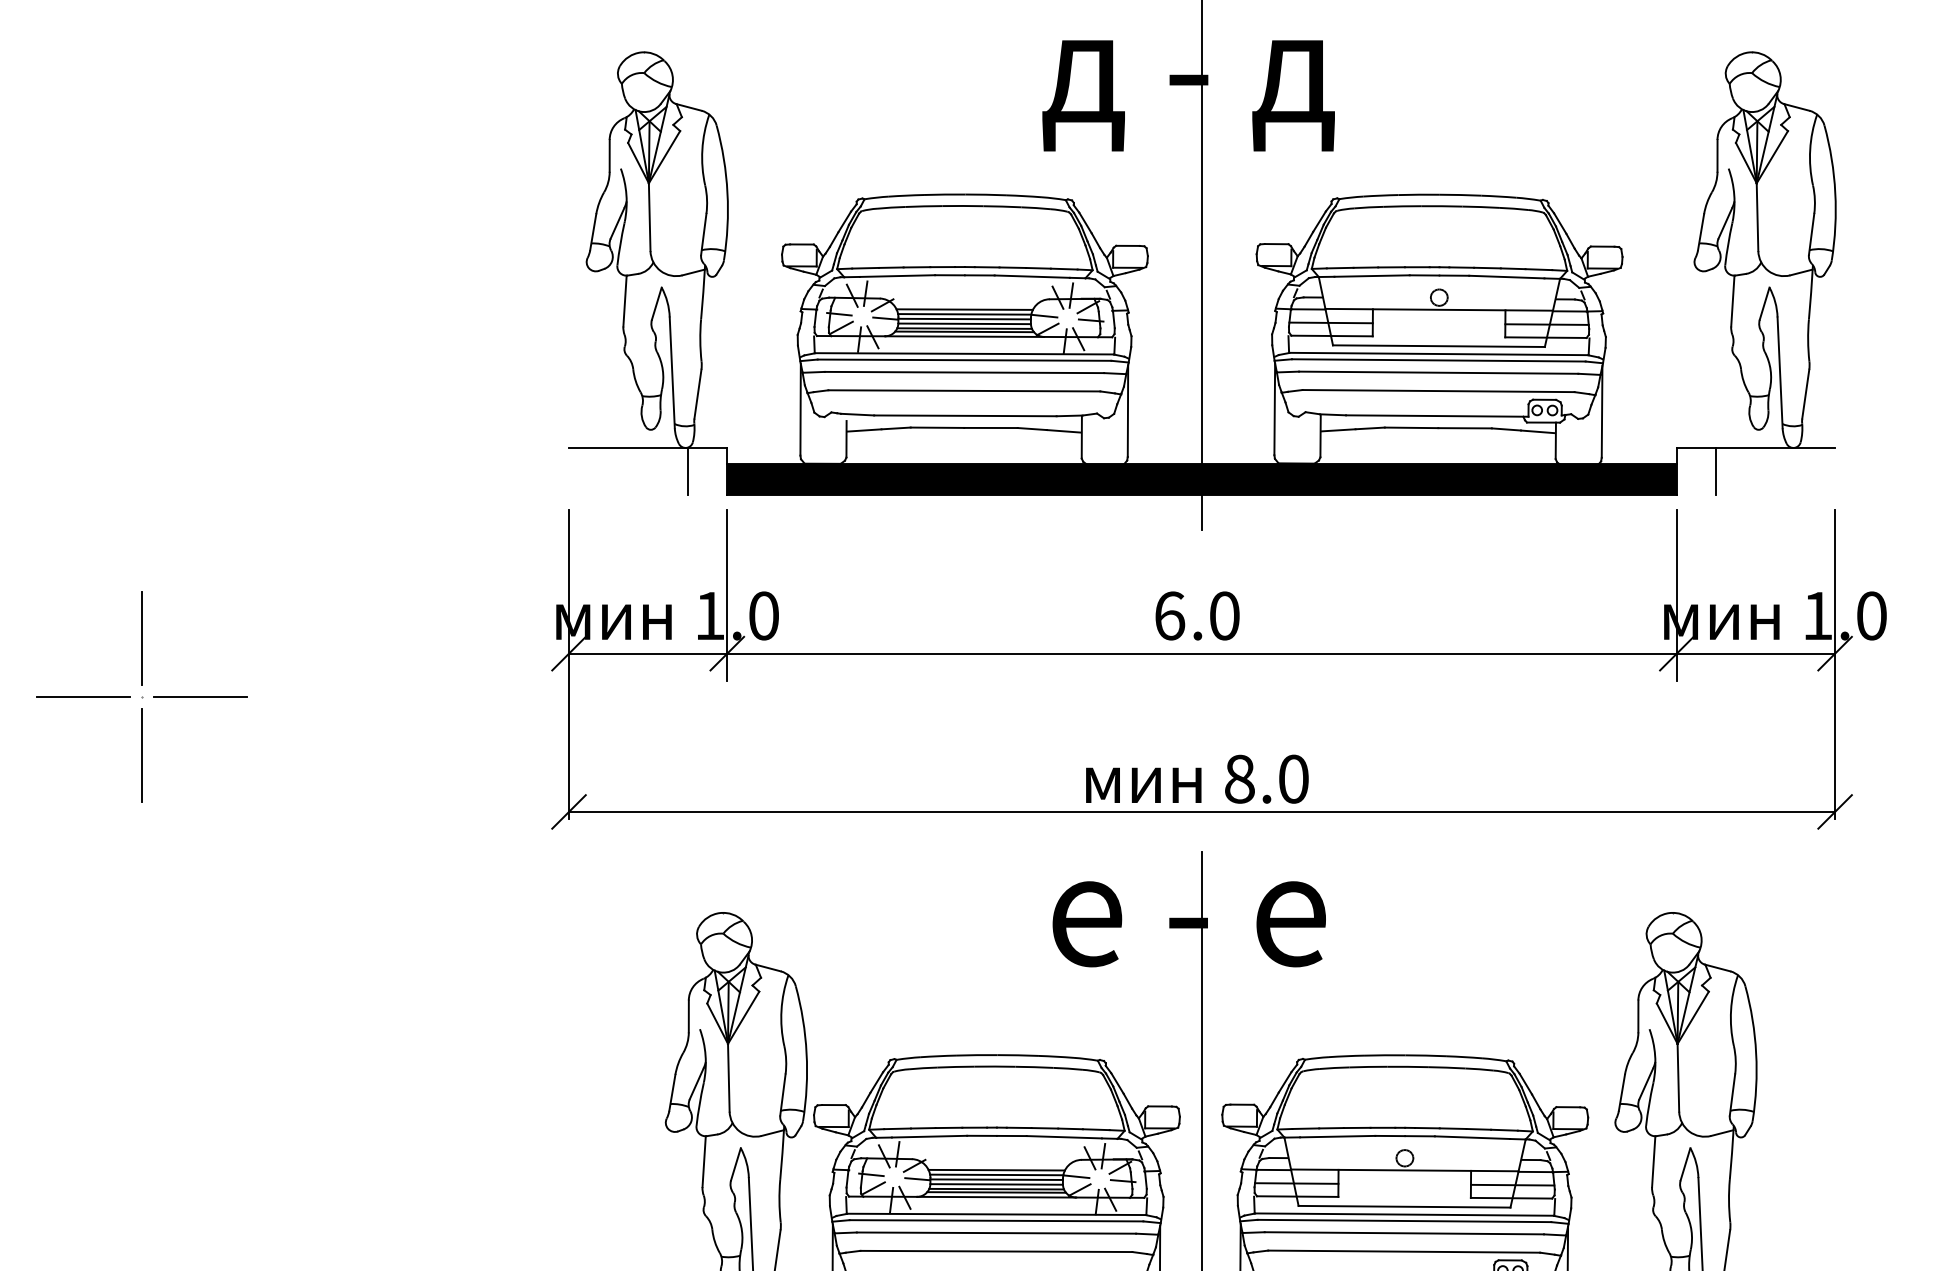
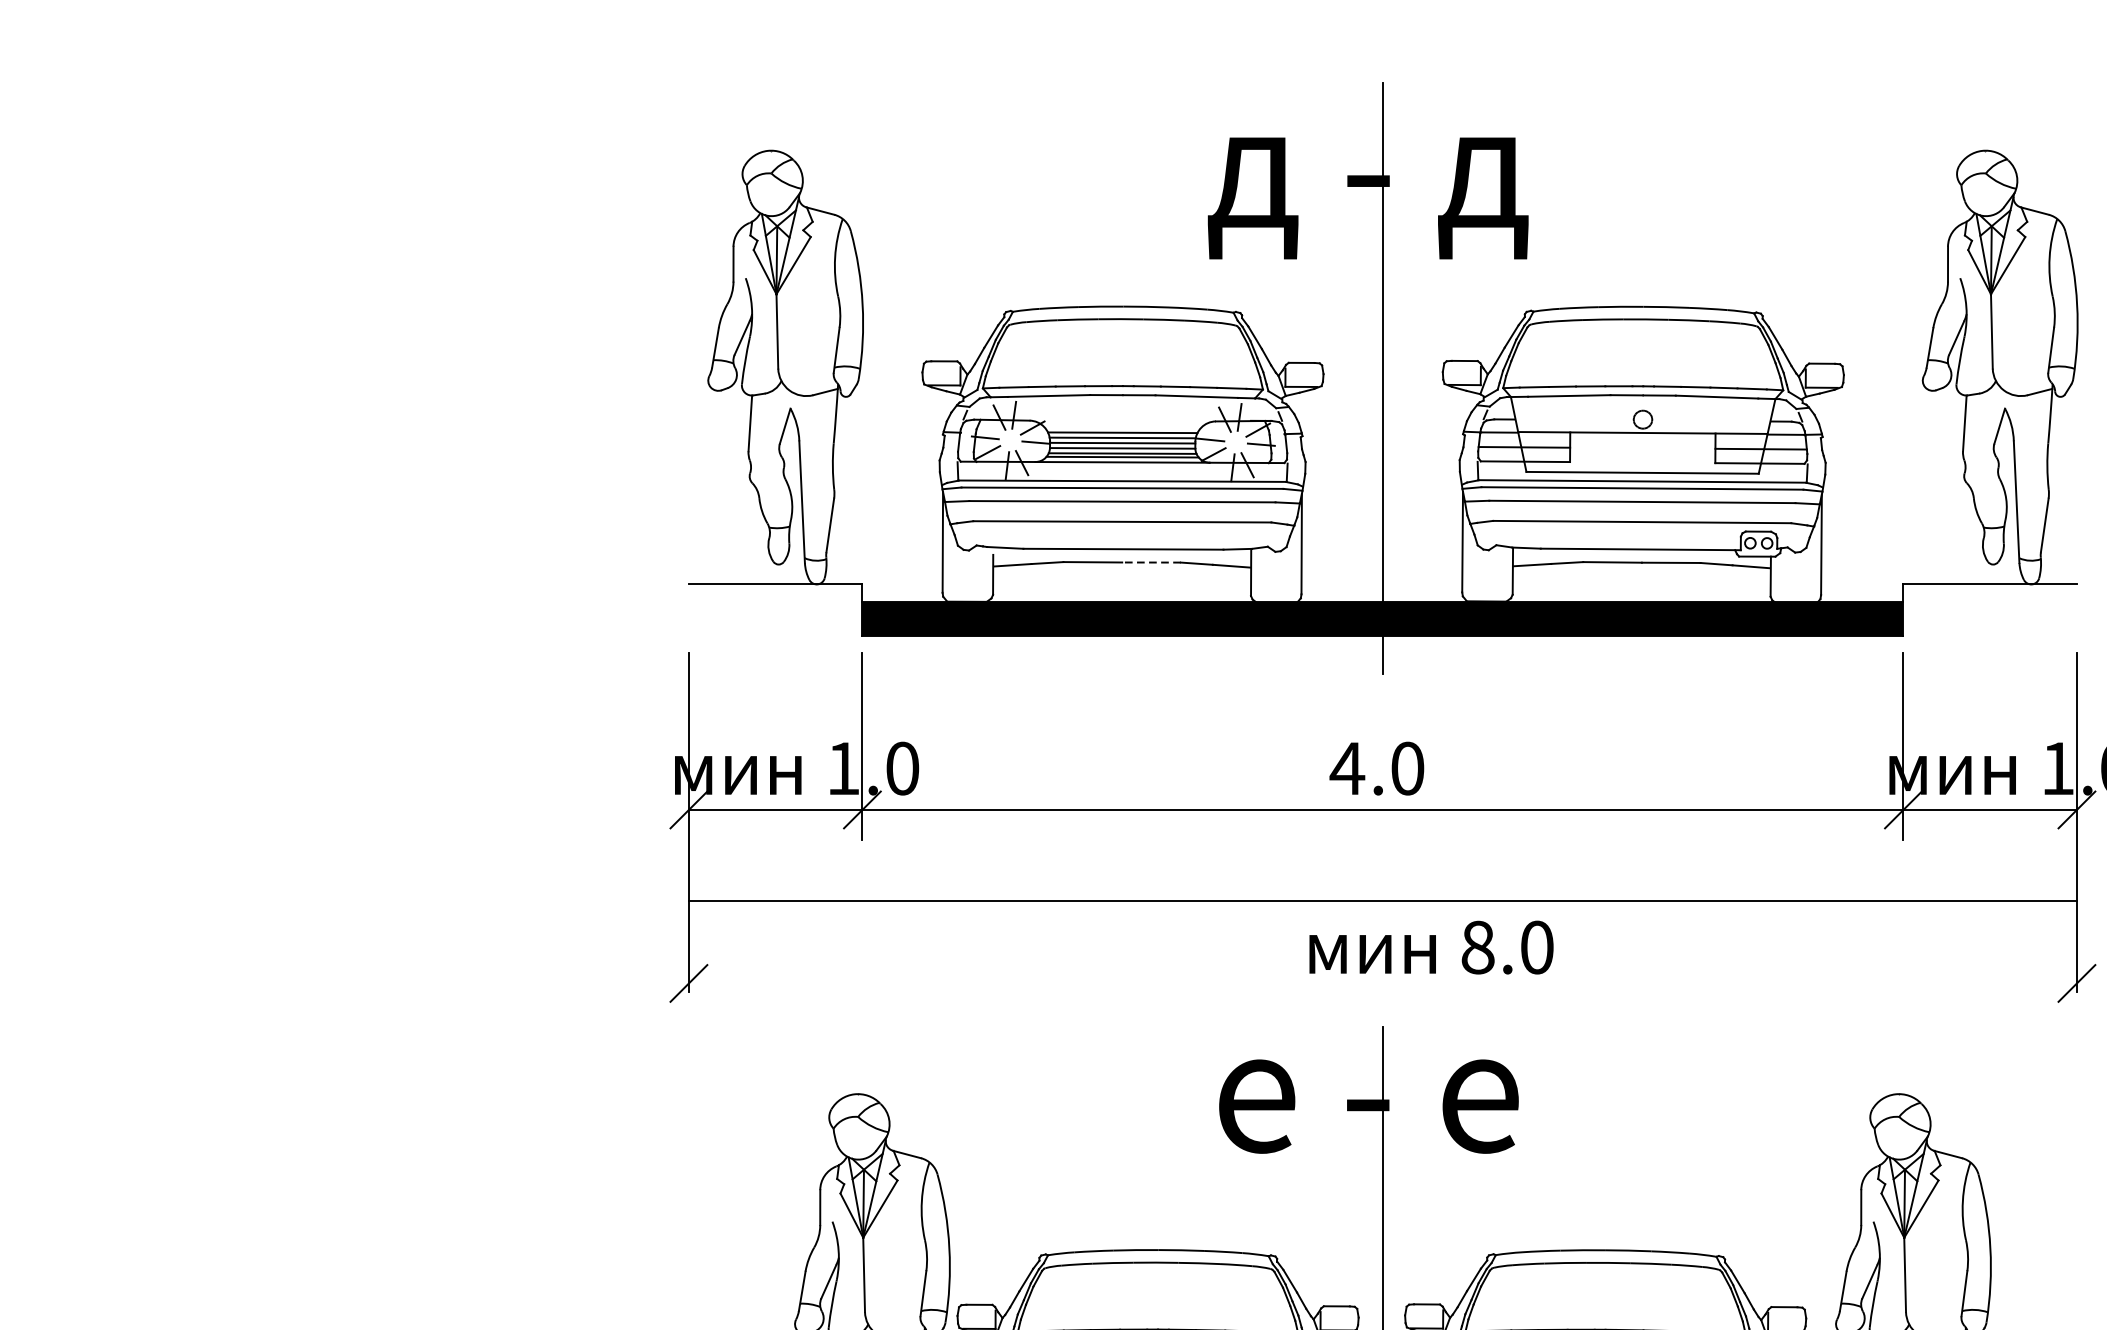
line: (990, 427) -> (1150, 562), solid -> dashed
line: (687, 471) -> (818, 610), removed
line: (1716, 471) -> (1946, 610), removed
text: (1169, 615) -> (1347, 768), 6 -> 4
part: (141, 696) -> (220, 856), removed
text: (1197, 778) -> (1431, 946), moved
line: (1202, 811) -> (1383, 900), moved

